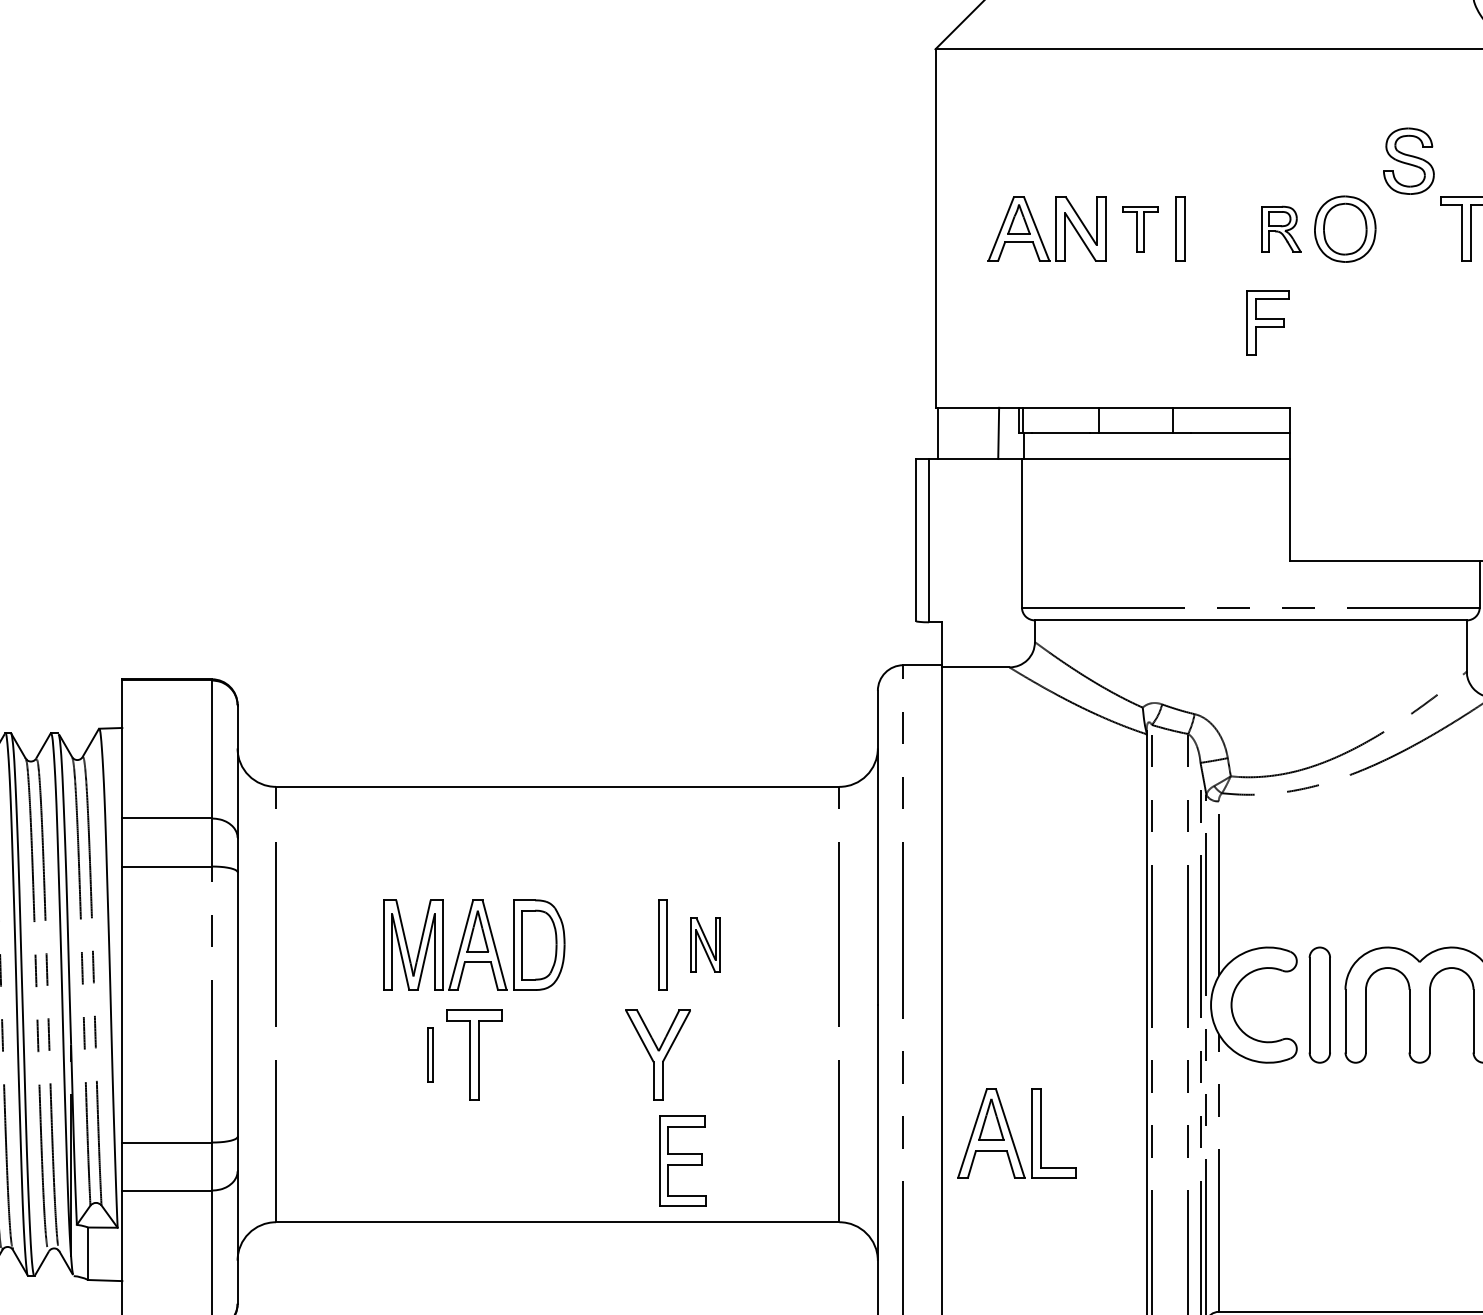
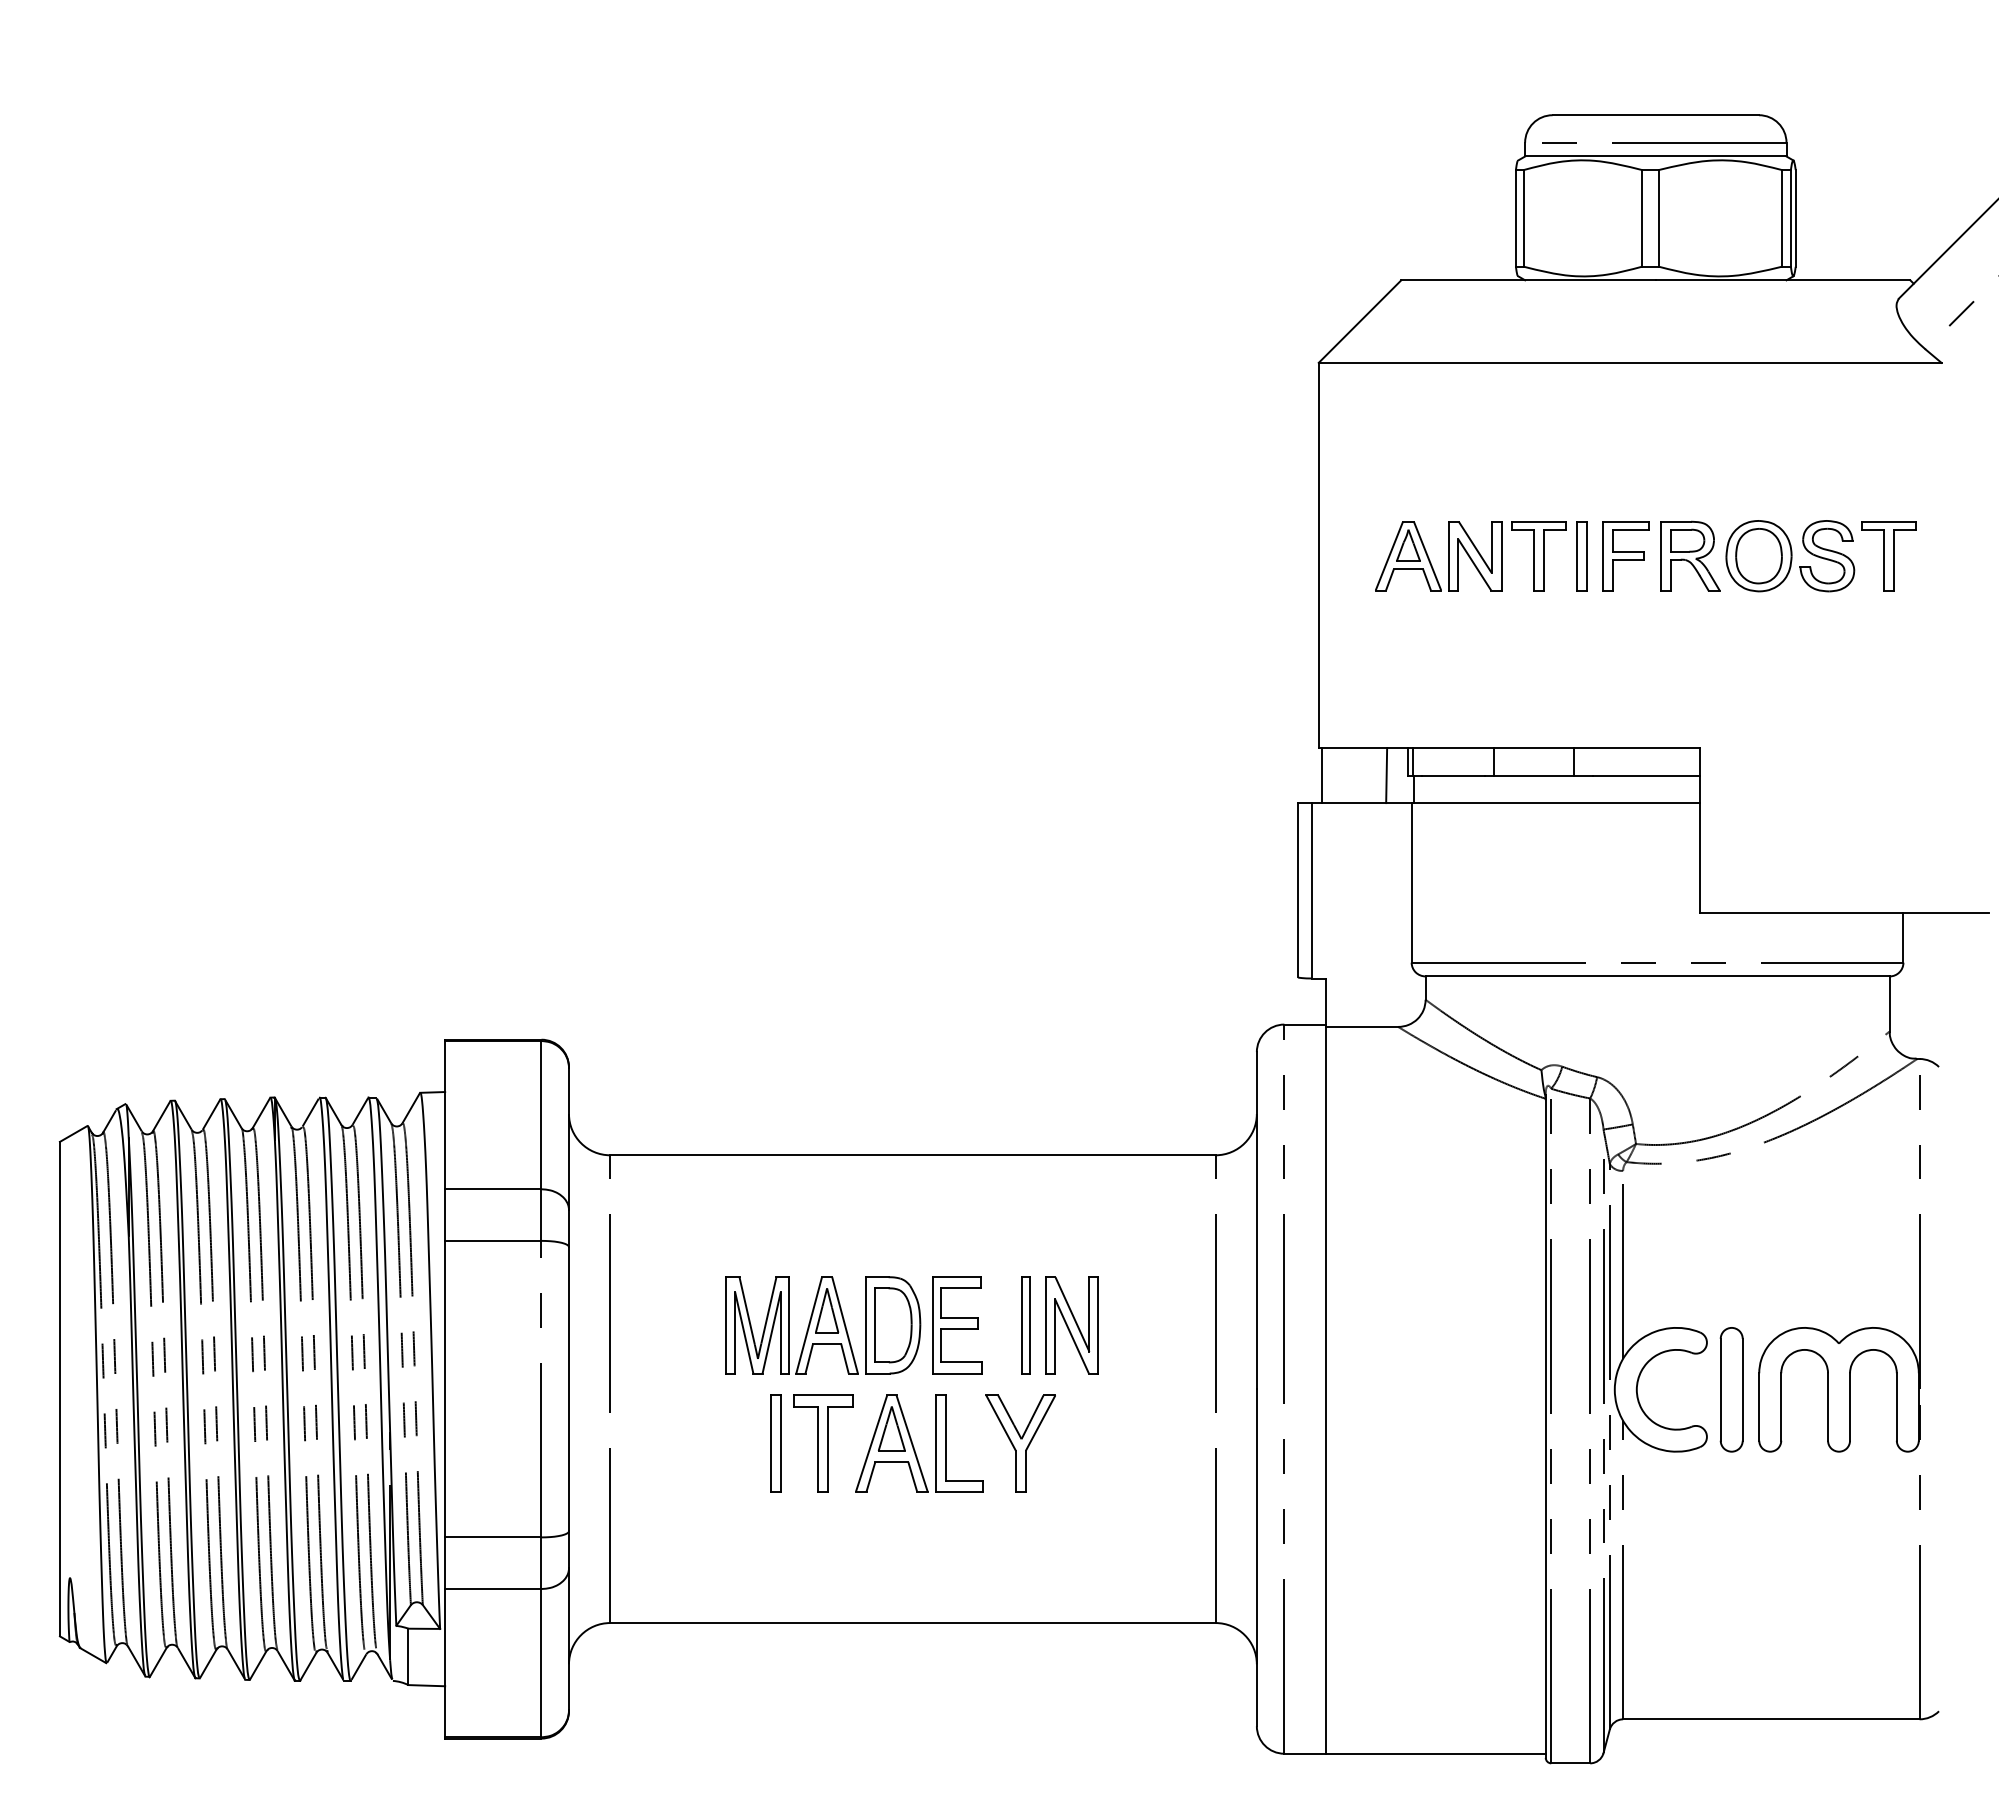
part: (1409, 161) -> (1827, 556), moved
part: (1281, 228) -> (1690, 555), size x1.43
part: (1140, 229) -> (1538, 556), size x1.43
part: (1267, 323) -> (1625, 556), moved
part: (705, 945) -> (1071, 1325), size x1.67
part: (429, 1055) -> (775, 1443), size x1.67
part: (1011, 1134) -> (913, 1444), moved
part: (682, 1161) -> (957, 1325), moved

